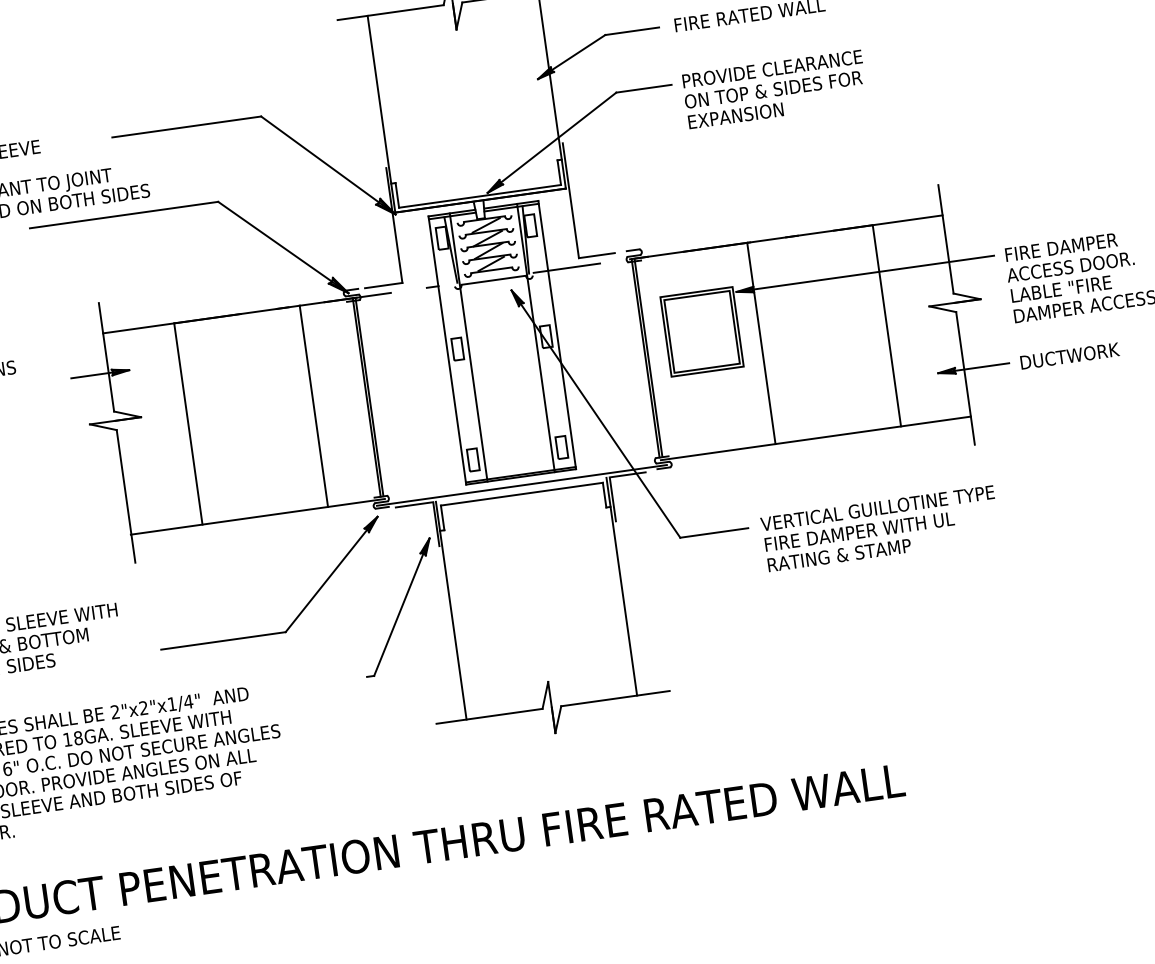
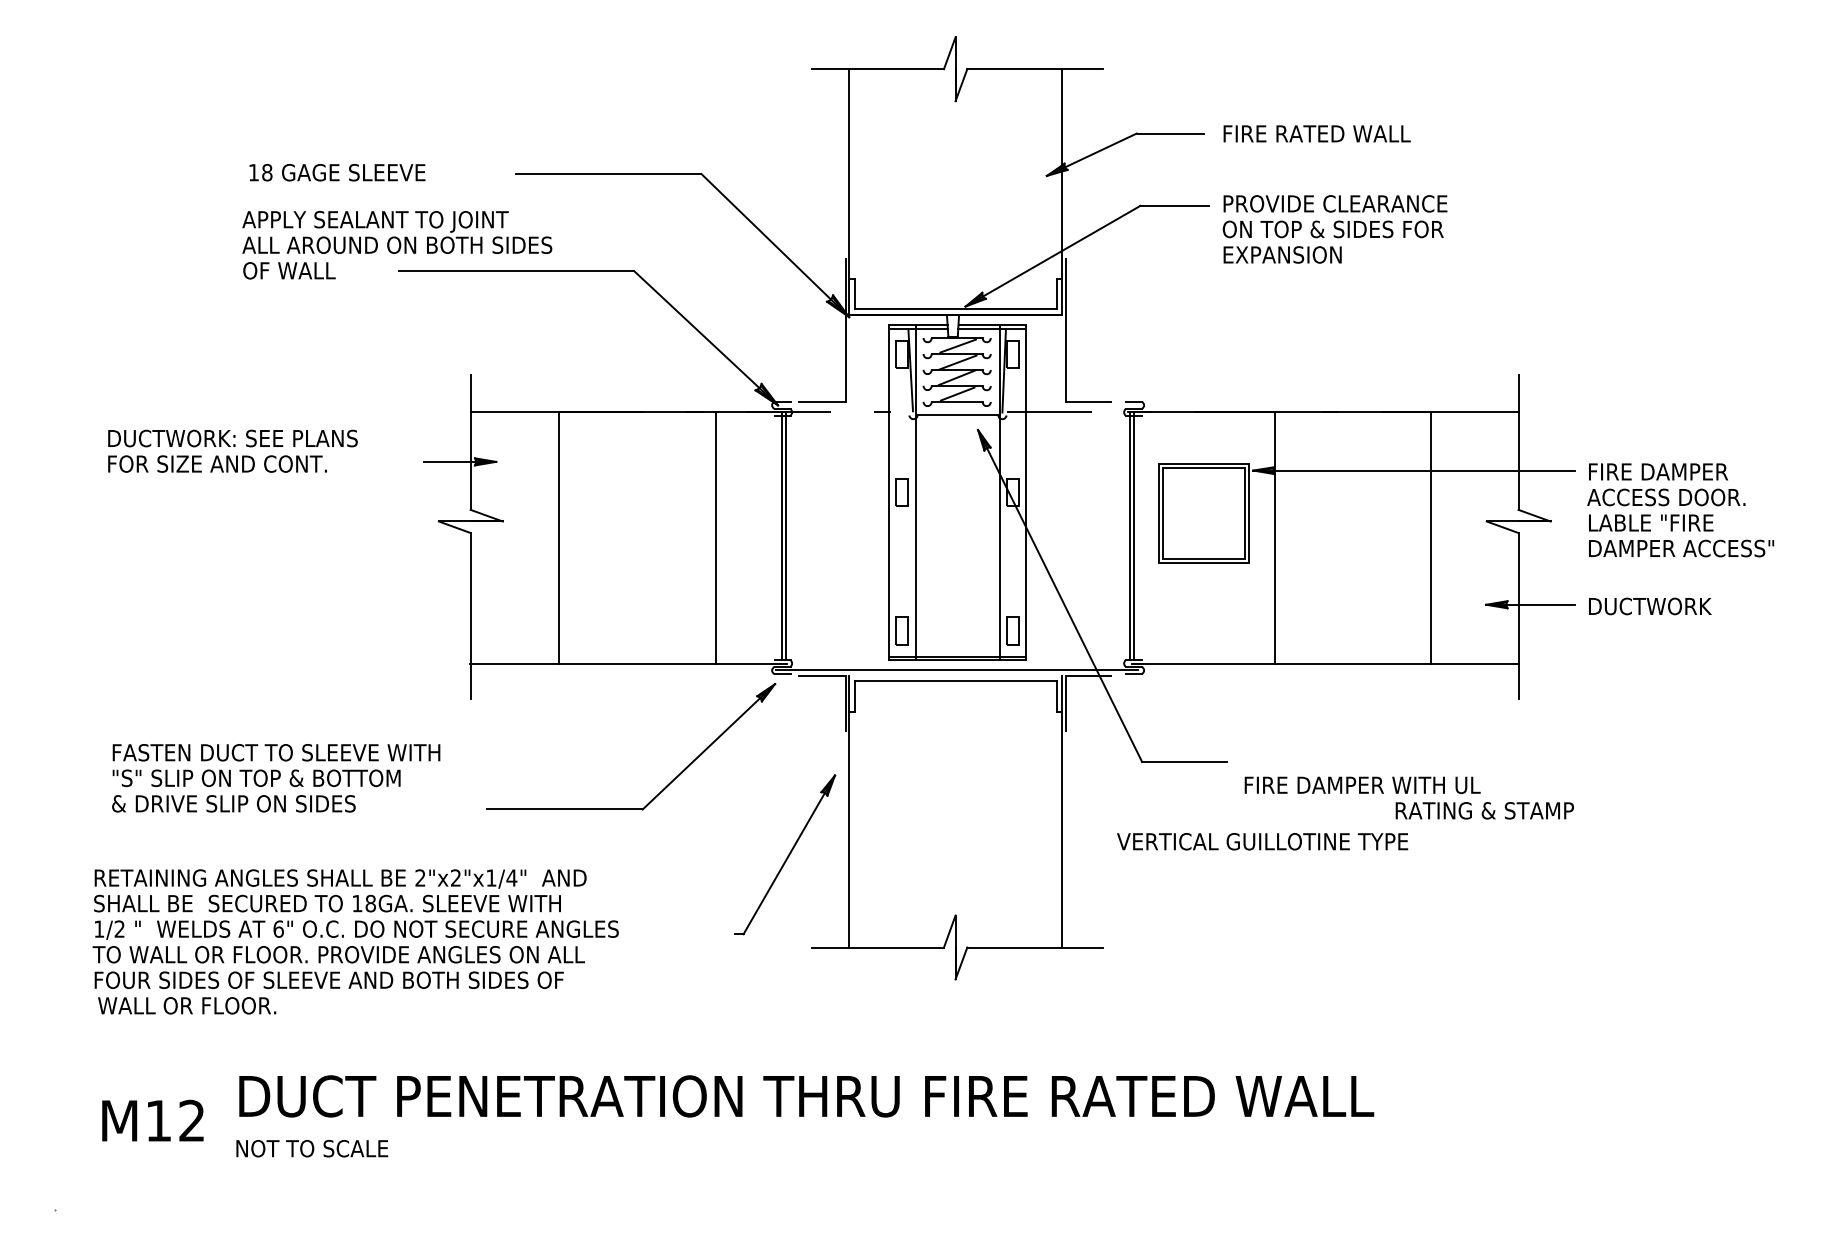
text: (877, 508) -> (1262, 841), moved
text: (839, 555) -> (1484, 810), moved
part: (398, 607) -> (785, 854), moved

